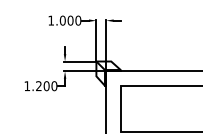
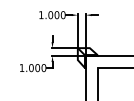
text: (38, 86) -> (31, 68), 1.200 -> 1.000

